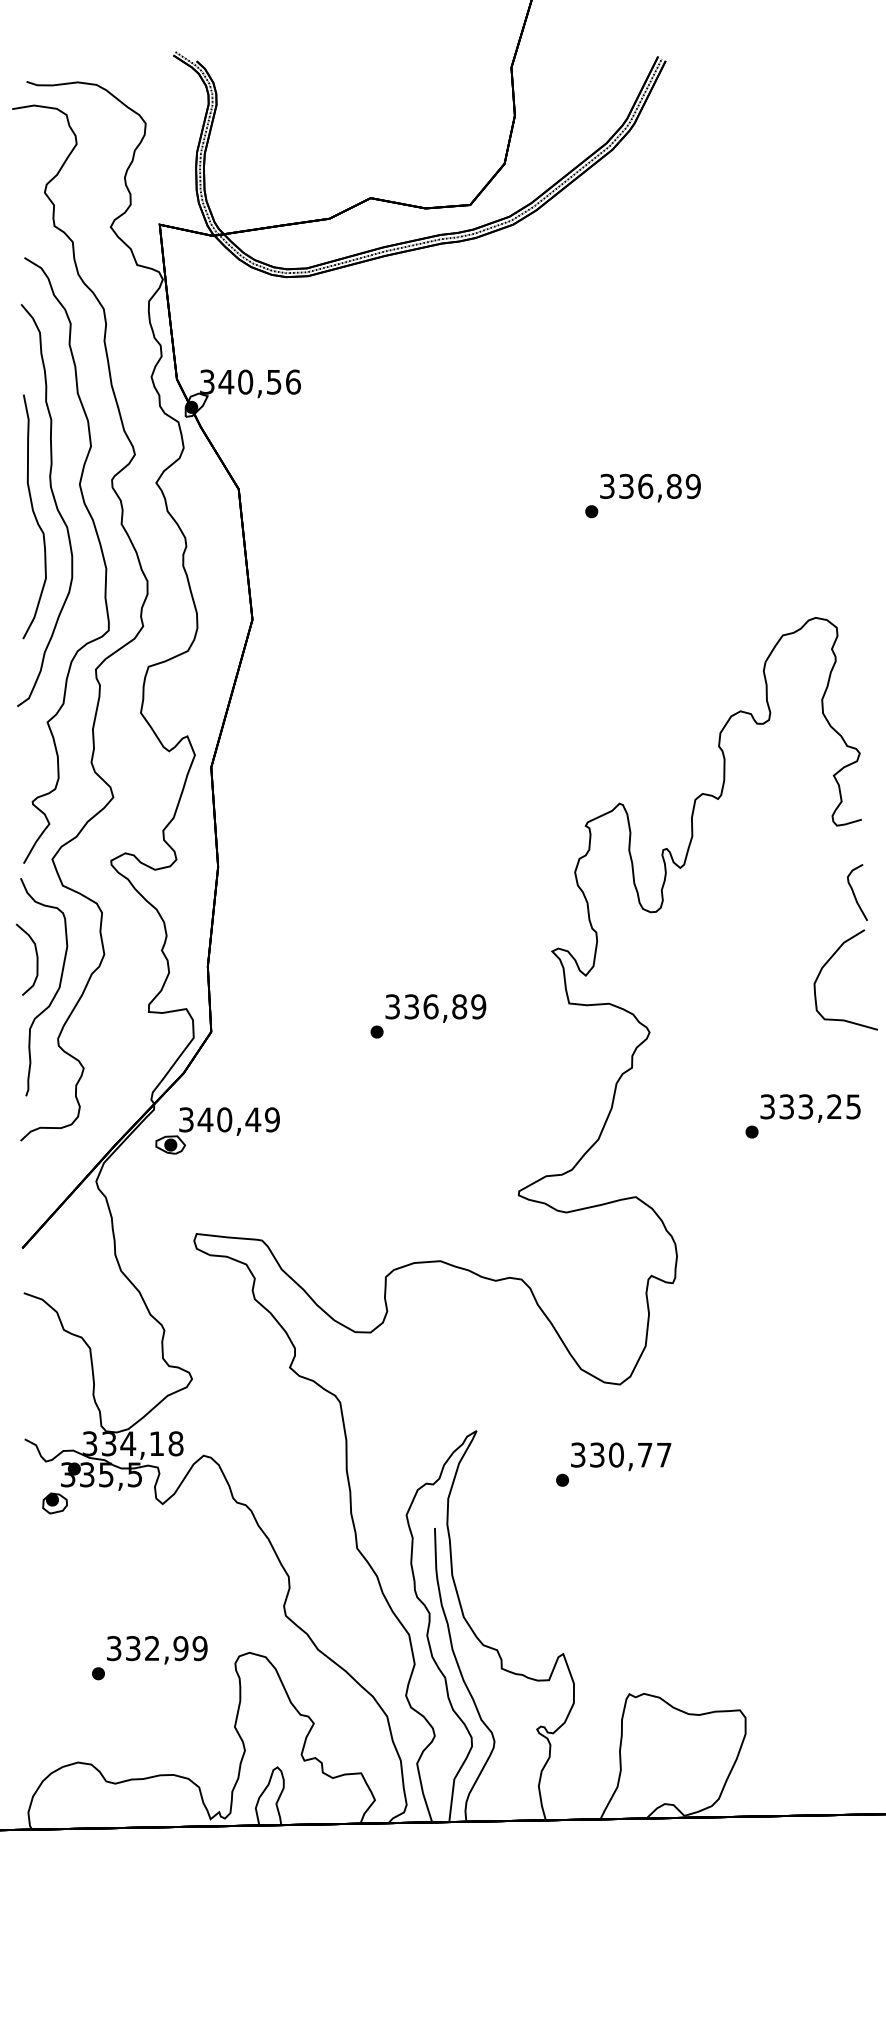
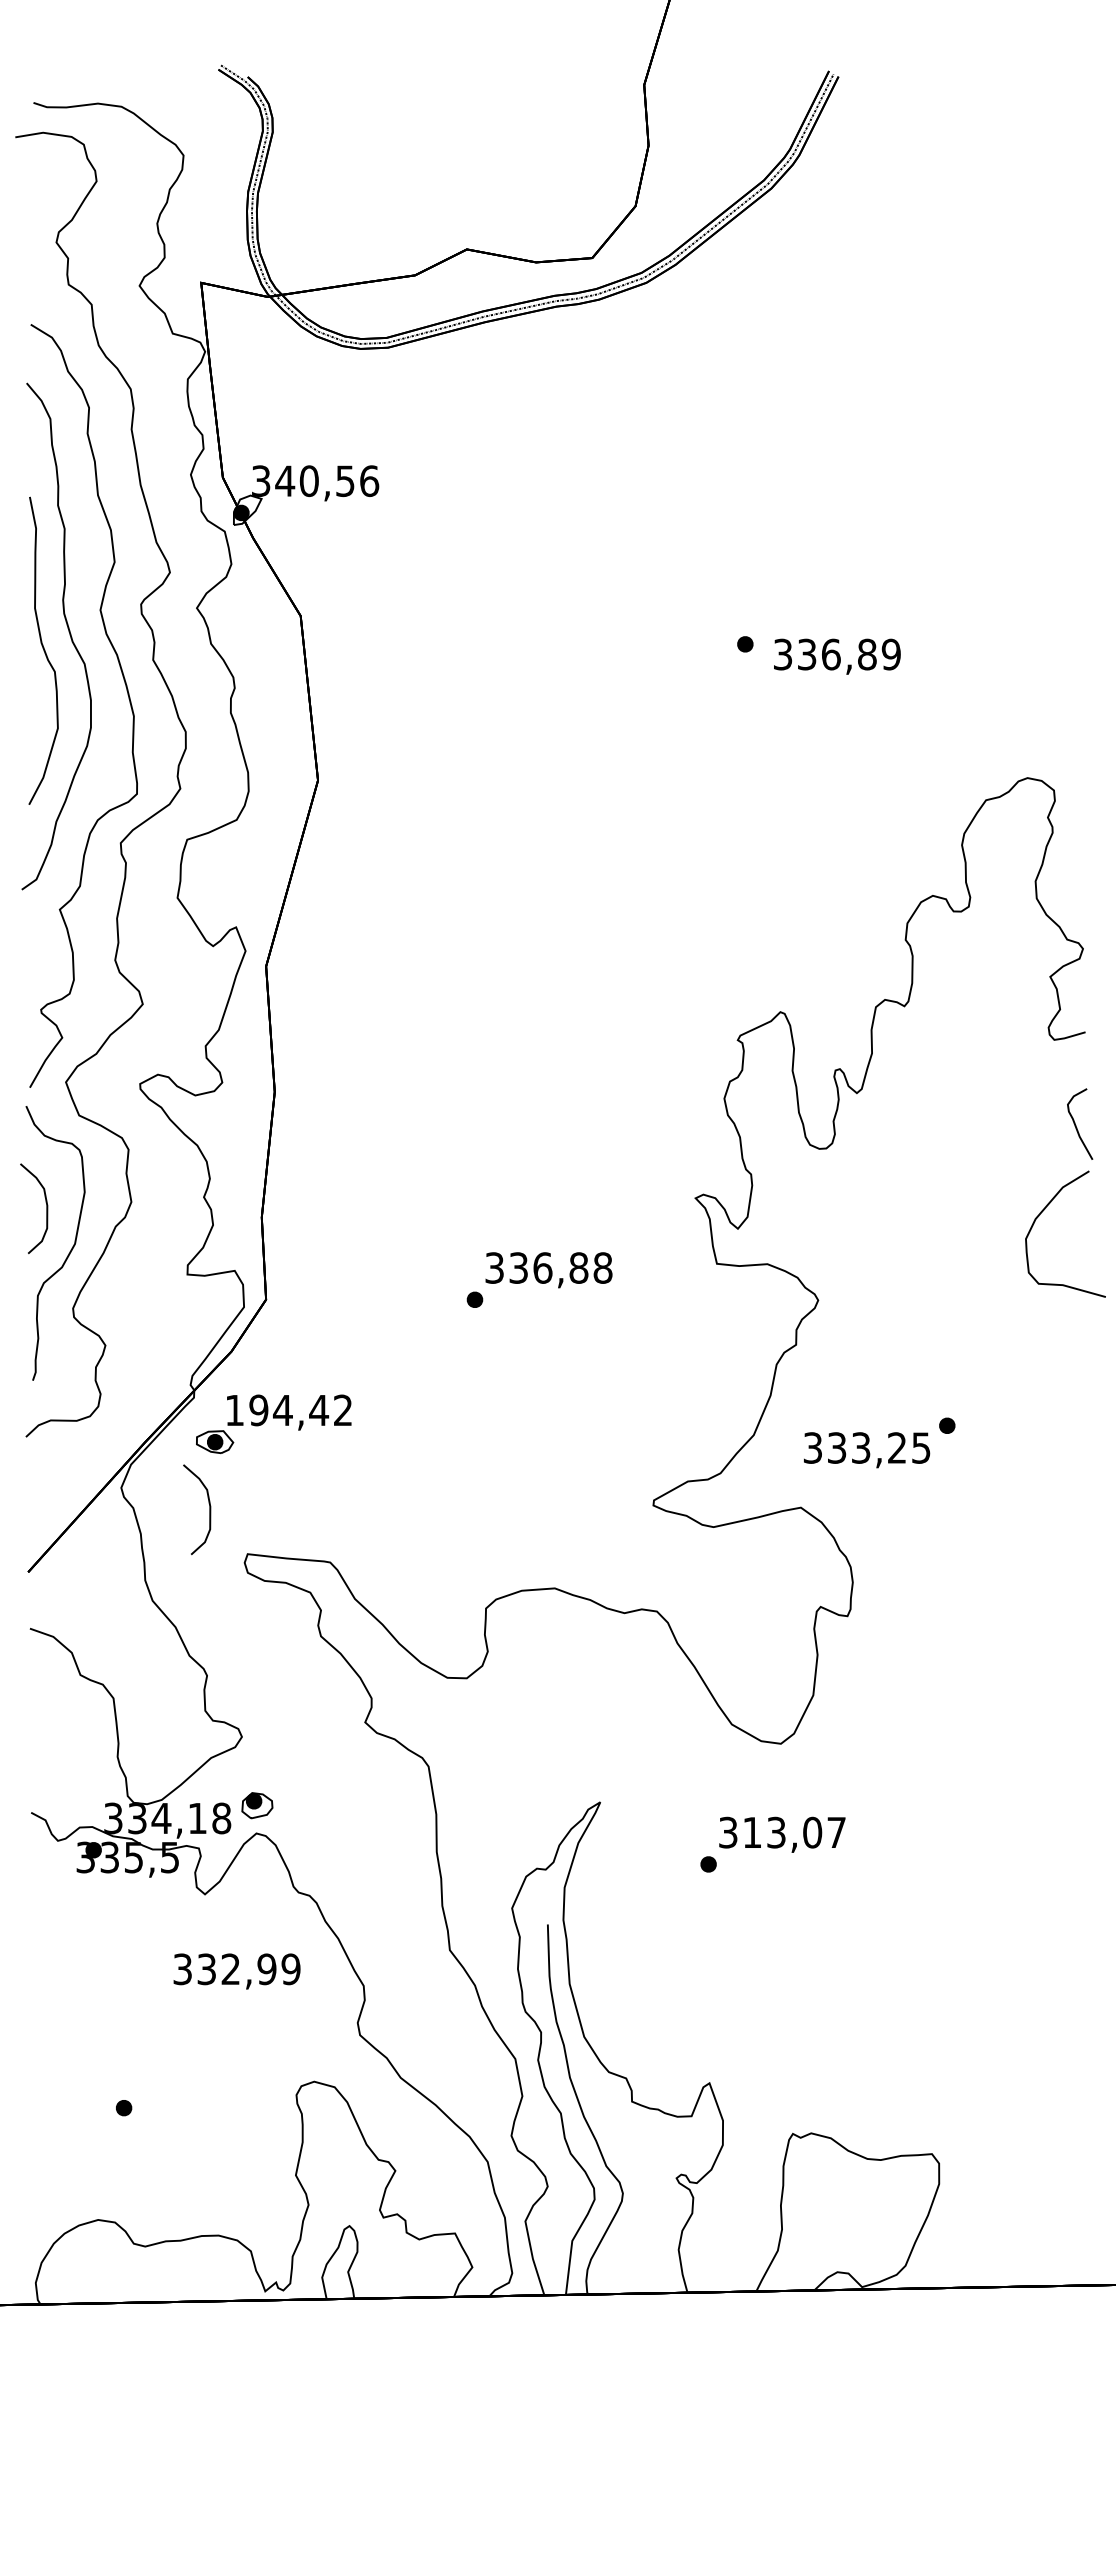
text: (650, 487) -> (837, 656), moved
text: (478, 1006) -> (602, 1267), 336,89 -> 336,88
text: (810, 1108) -> (867, 1450), moved
text: (229, 1119) -> (288, 1410), 340,49 -> 194,42
curve: (166, 1198) -> (209, 1509), added
text: (621, 1454) -> (782, 1832), 330,77 -> 313,07
part: (55, 1503) -> (257, 1805), moved
text: (156, 1650) -> (236, 1971), moved

